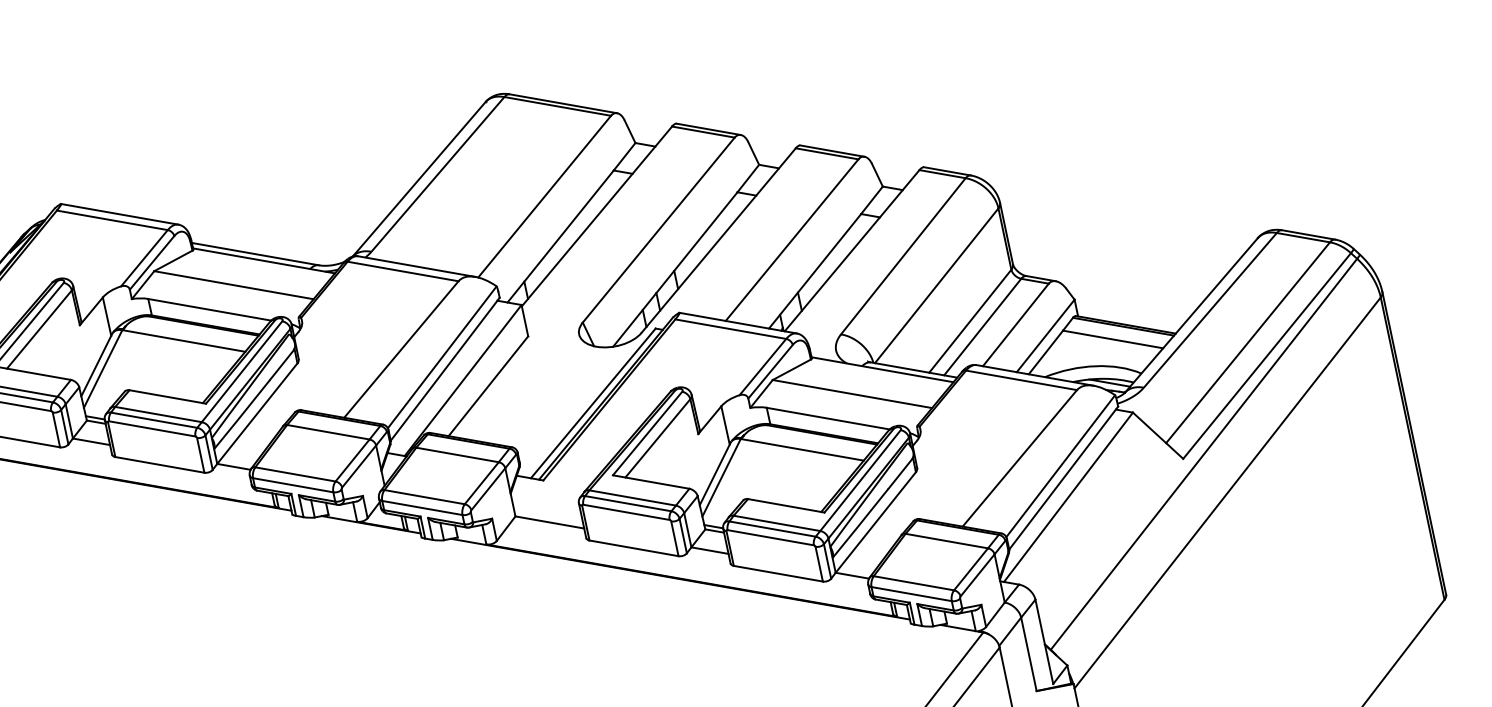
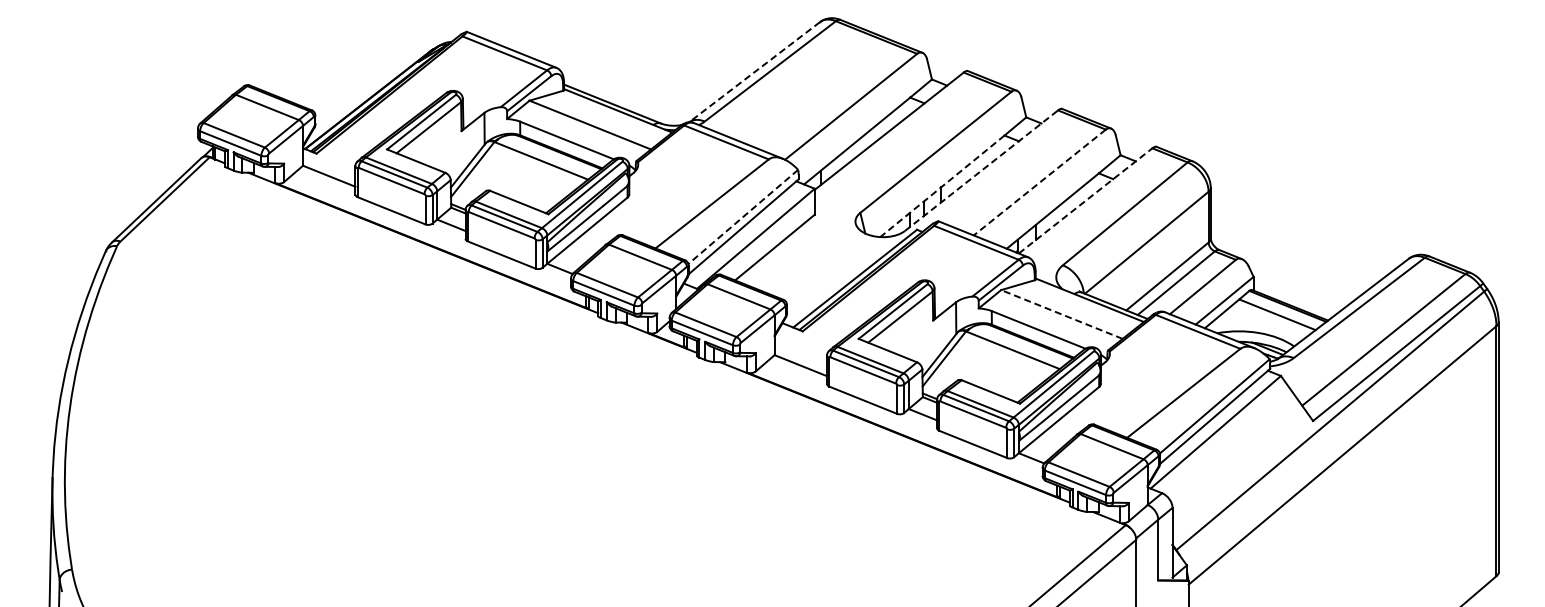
line: (419, 179) -> (754, 72), solid -> dashed
line: (718, 240) -> (981, 170), solid -> dashed
line: (791, 240) -> (1039, 182), solid -> dashed
line: (851, 250) -> (1085, 200), solid -> dashed
line: (675, 269) -> (942, 186), solid -> dashed
line: (441, 358) -> (742, 217), solid -> dashed
line: (851, 394) -> (1061, 314), solid -> dashed

